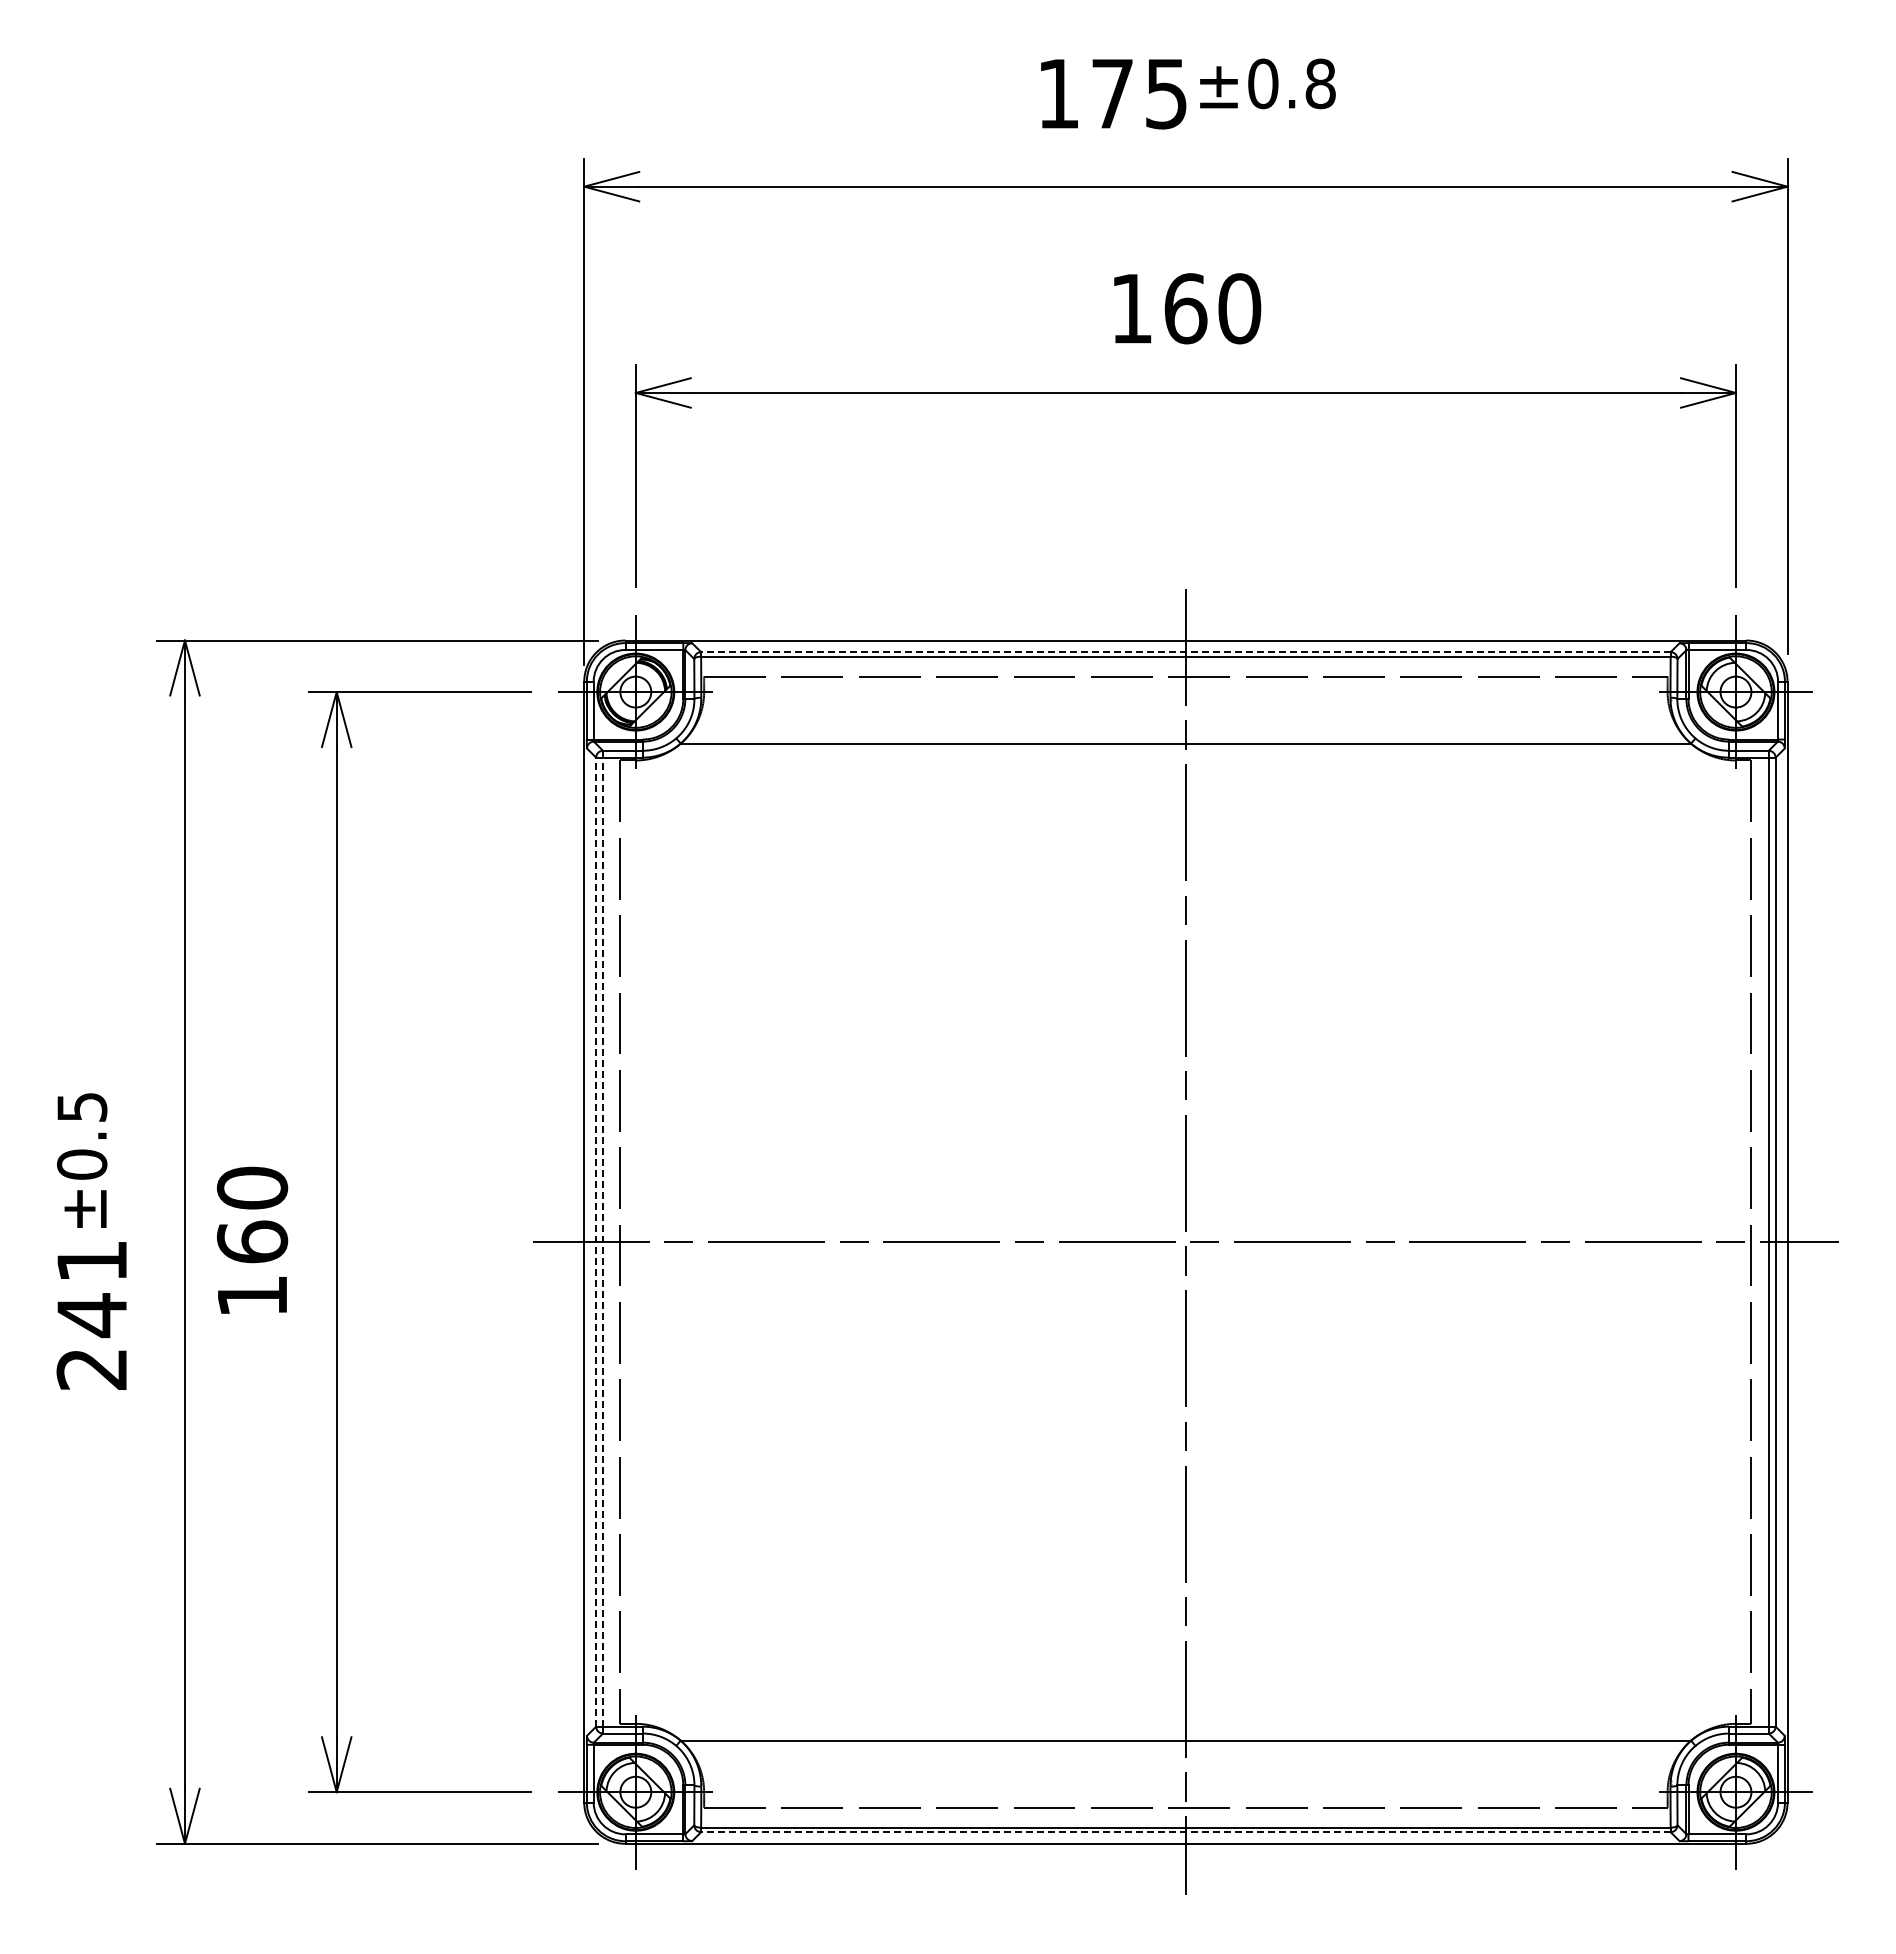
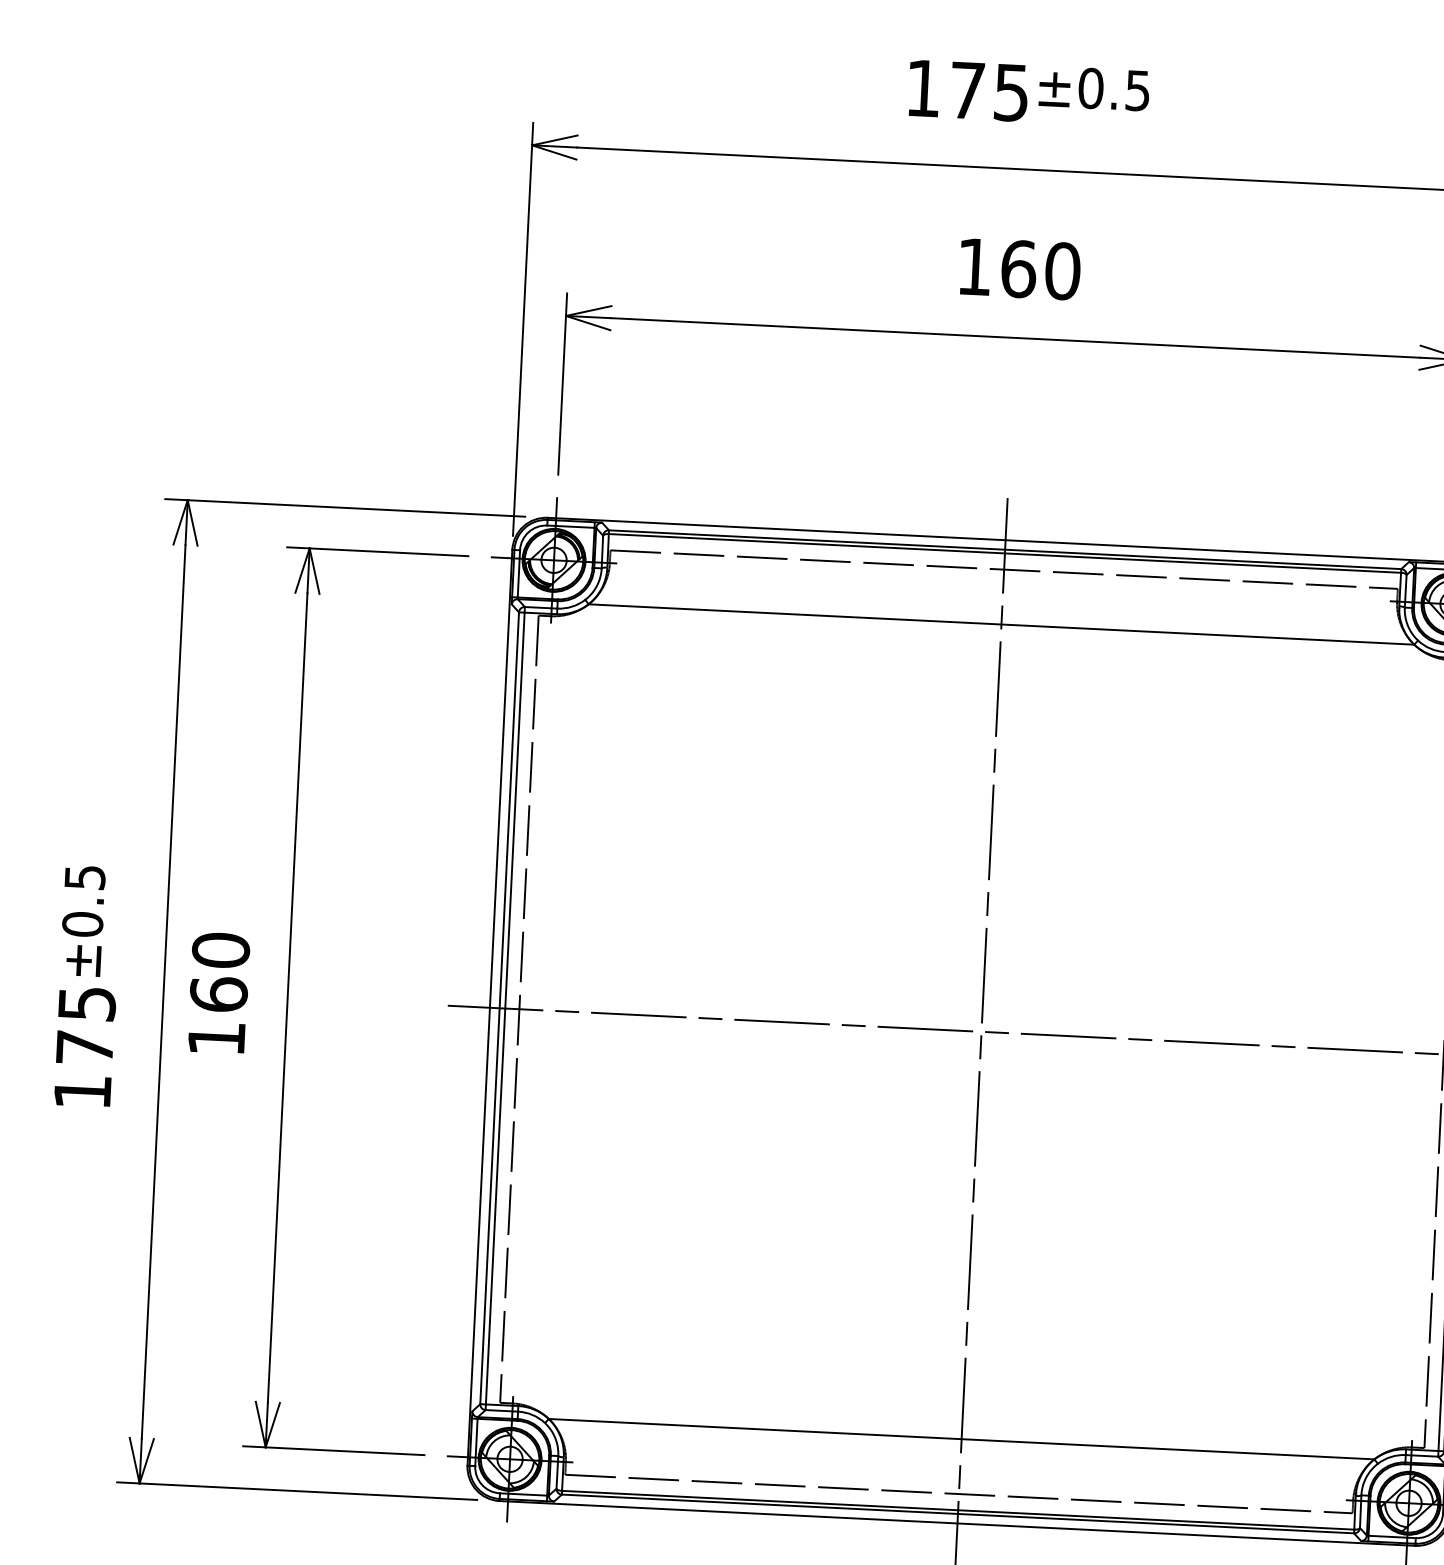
text: (1320, 83) -> (1137, 90), ±0.8 -> ±0.5
line: (1185, 652) -> (1004, 549), dashed -> solid
line: (596, 1242) -> (499, 1008), dashed -> solid
line: (603, 1242) -> (505, 1008), dashed -> solid
text: (91, 1315) -> (84, 1048), 241 -> 175
line: (1185, 1832) -> (957, 1514), dashed -> solid

